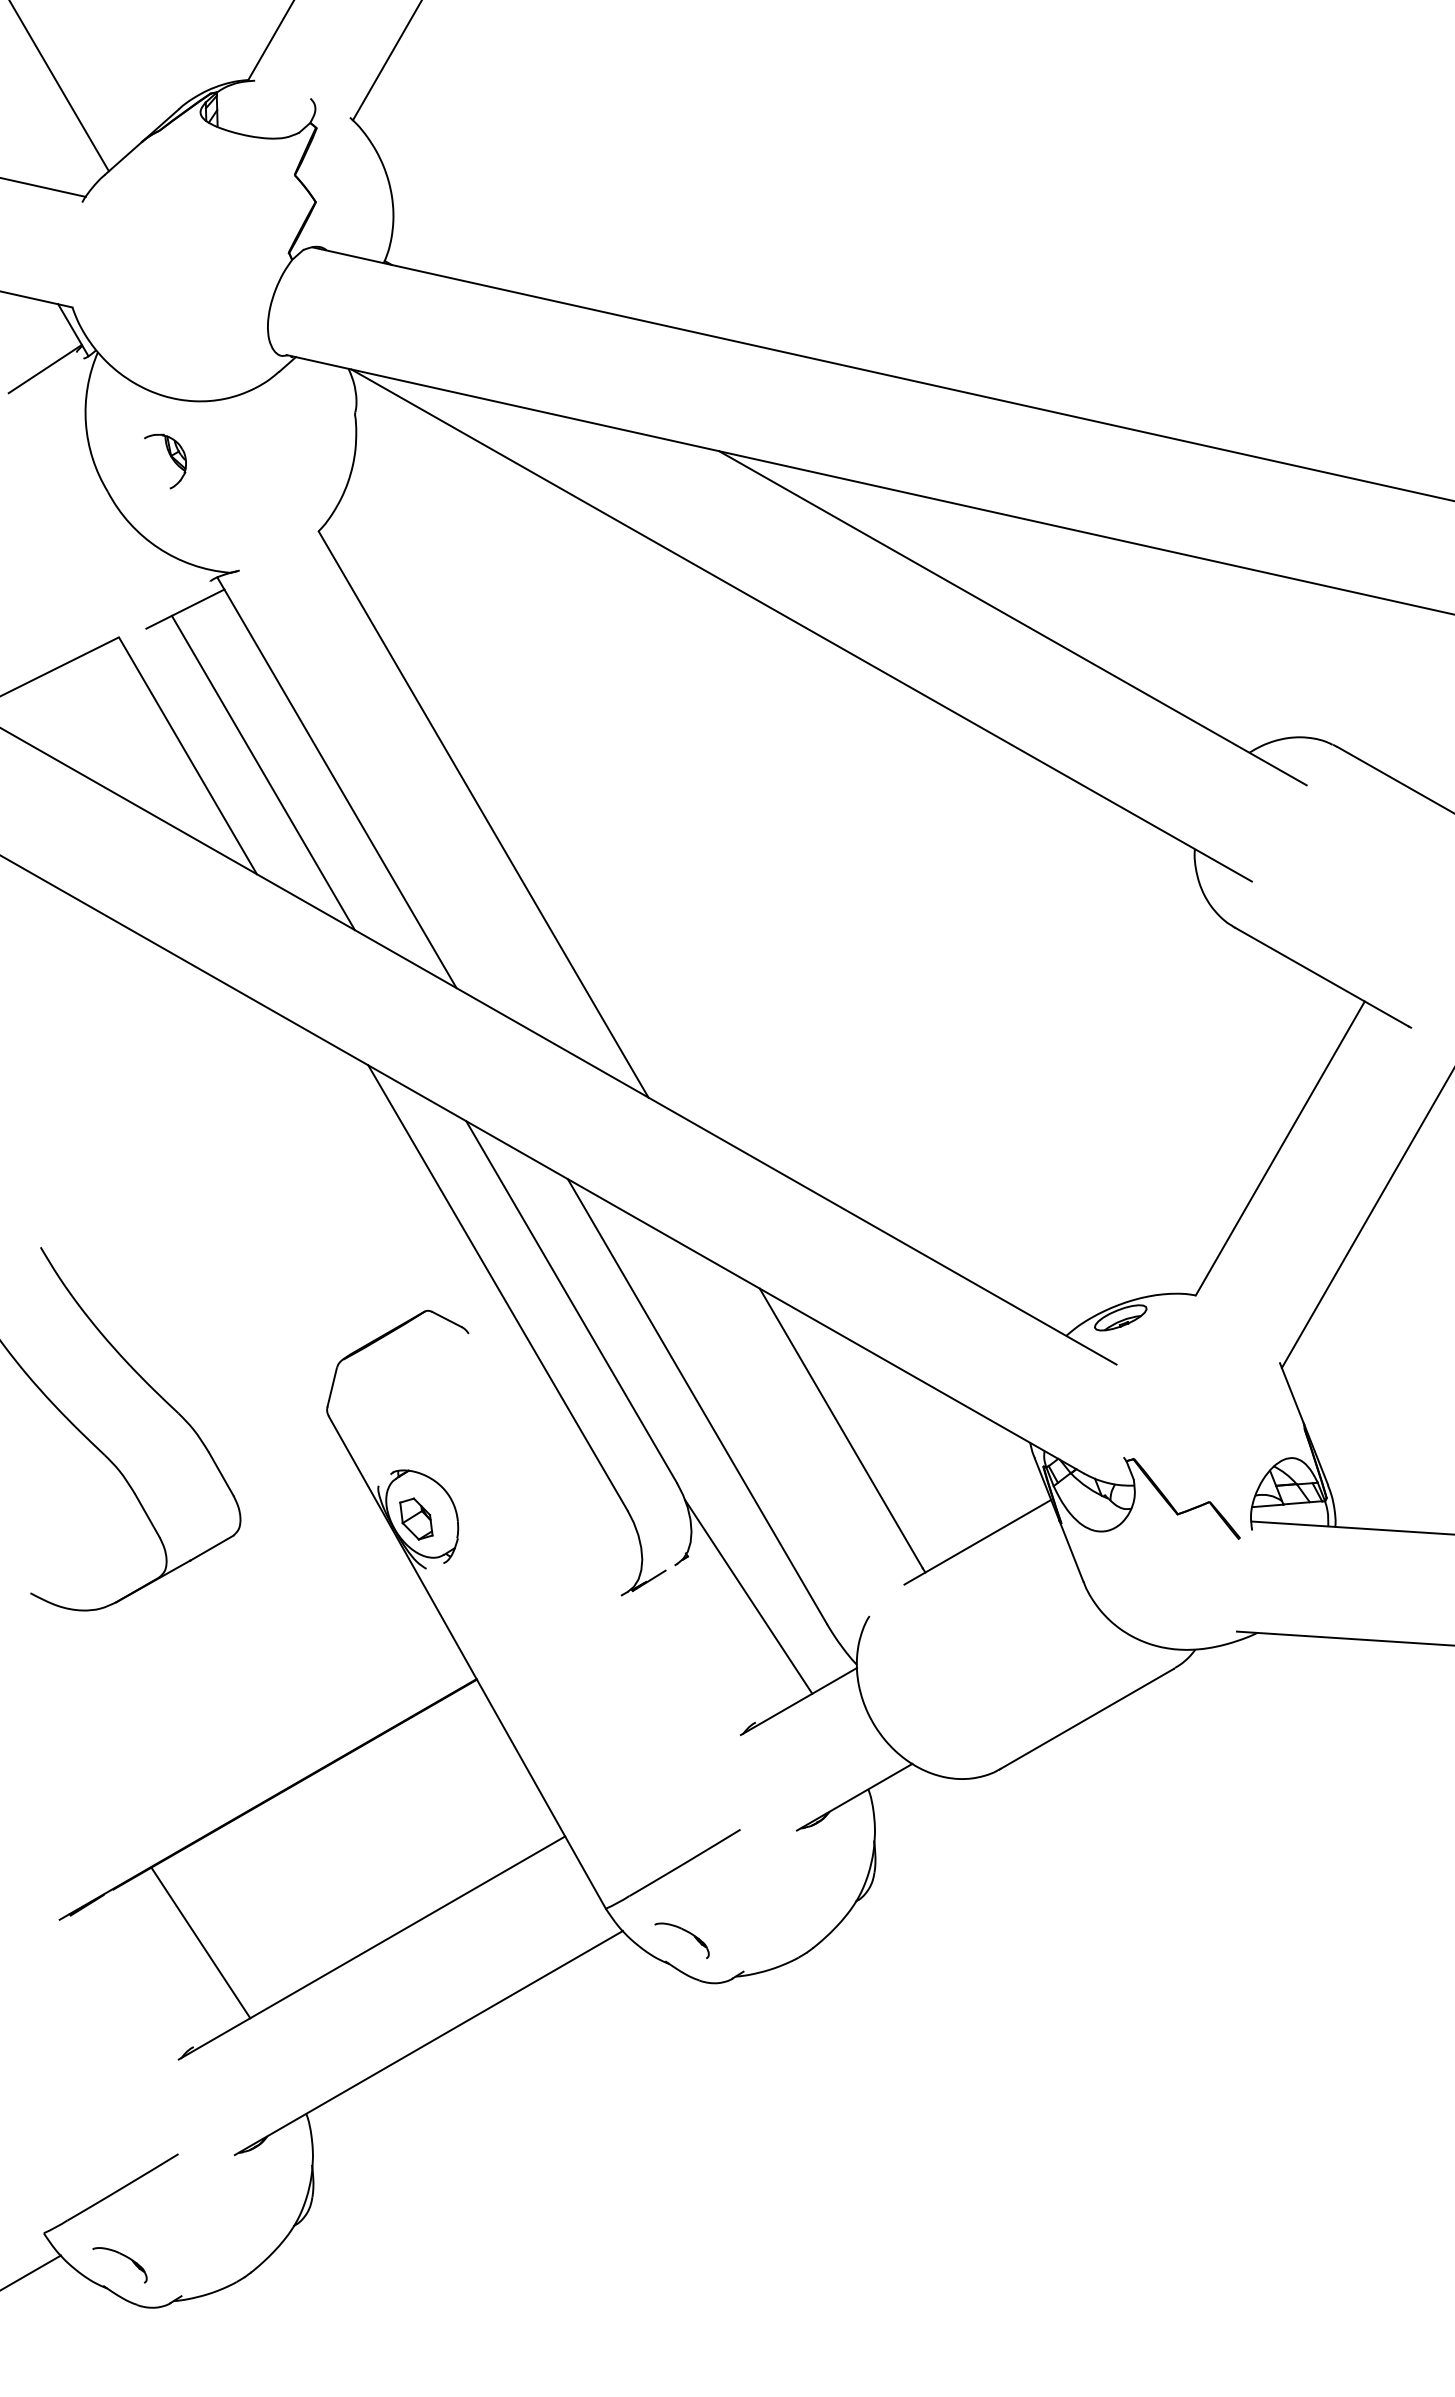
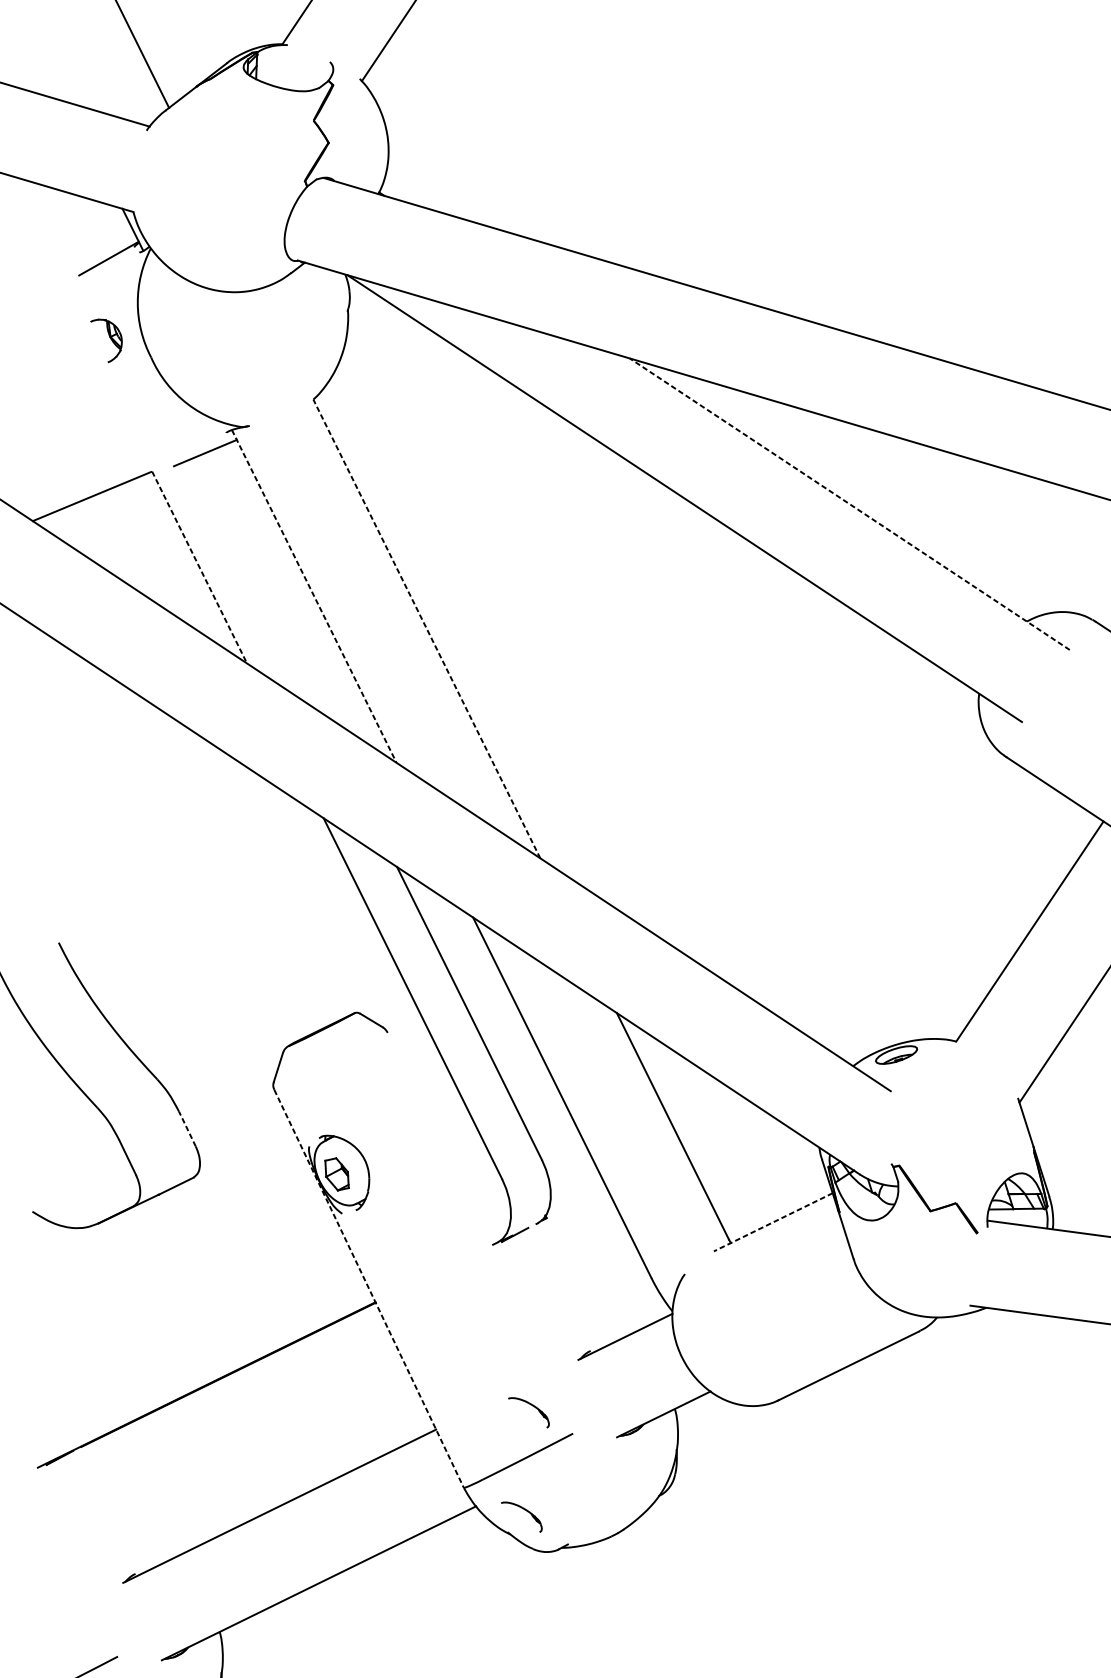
part: (170, 457) -> (110, 338), moved
line: (1012, 618) -> (849, 504), solid -> dashed
line: (188, 756) -> (200, 568), solid -> dashed
line: (262, 772) -> (256, 584), removed
line: (336, 782) -> (313, 596), solid -> dashed
line: (483, 814) -> (426, 628), solid -> dashed
line: (221, 1474) -> (187, 1129), solid -> dashed
line: (977, 1542) -> (773, 1222), solid -> dashed
line: (748, 1596) -> (591, 1252), removed
line: (467, 1663) -> (369, 1289), solid -> dashed
part: (686, 1798) -> (532, 1406), added
line: (200, 1942) -> (146, 1492), removed

